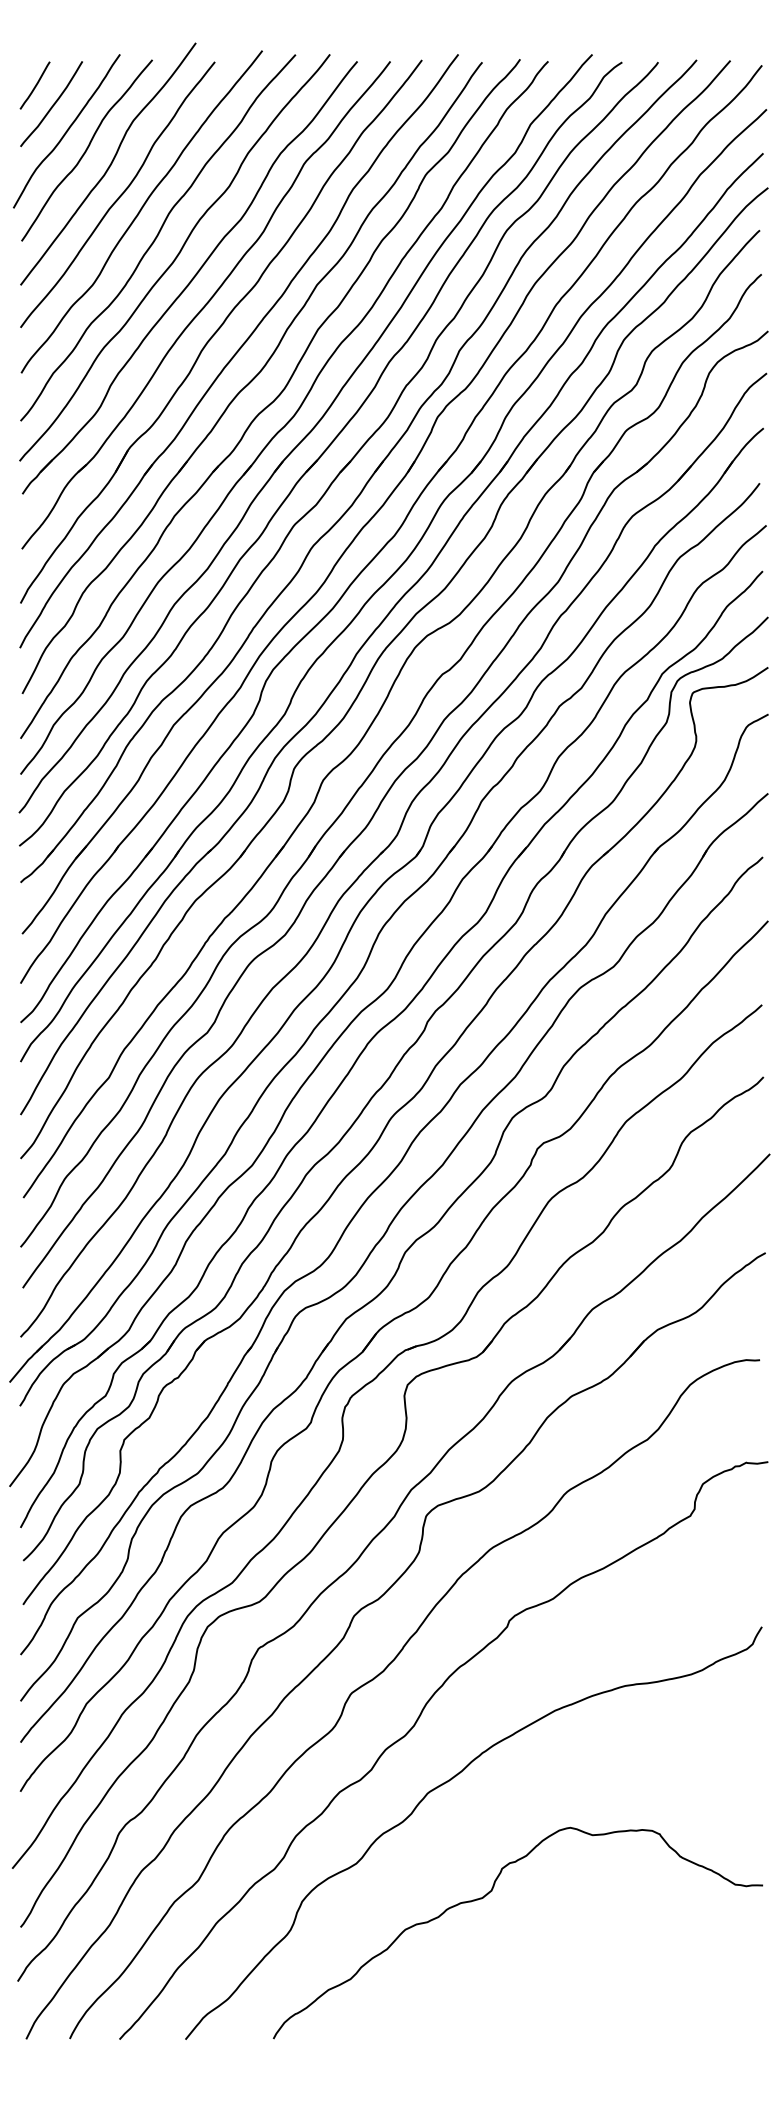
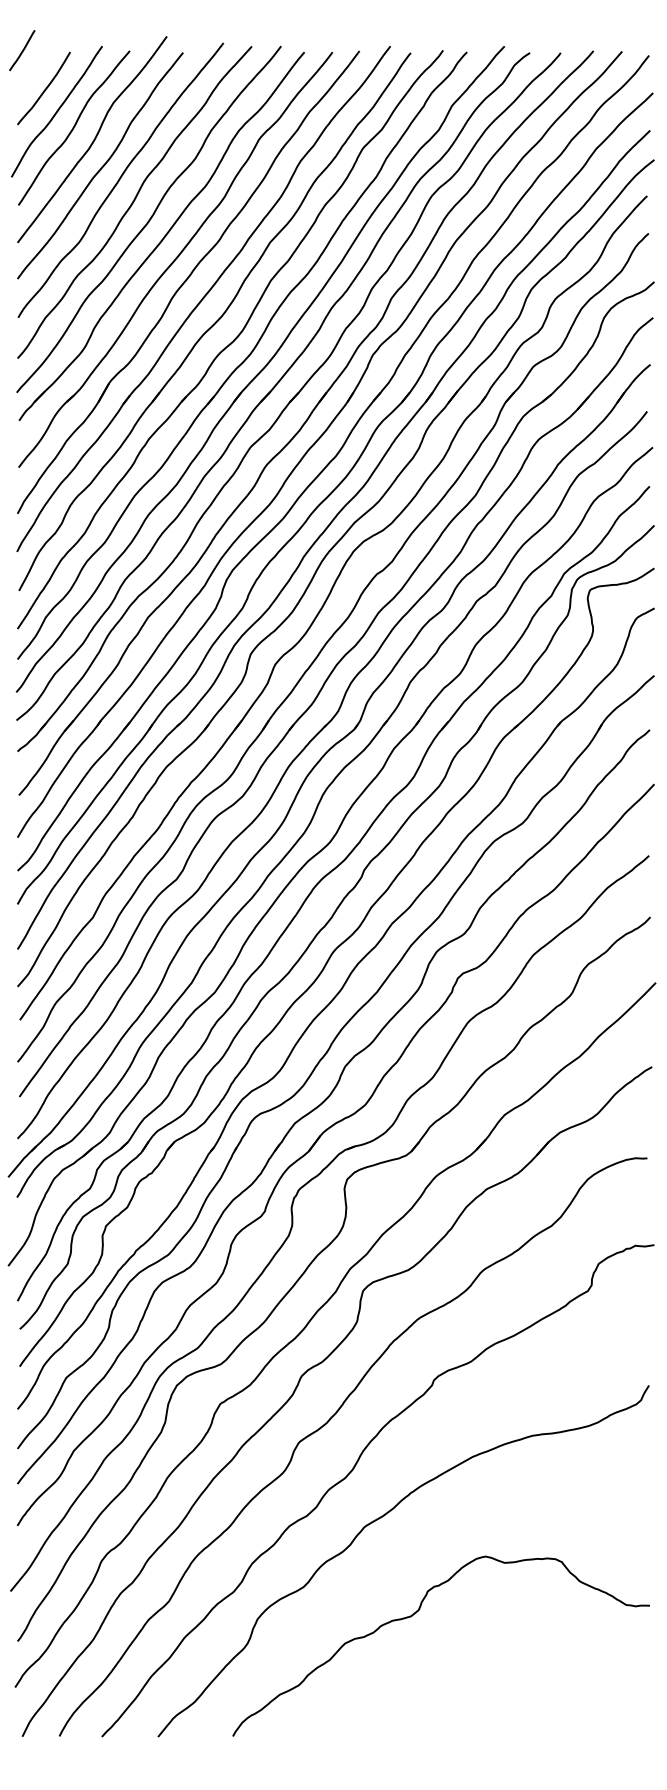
curve: (35, 85) -> (22, 50), moved

